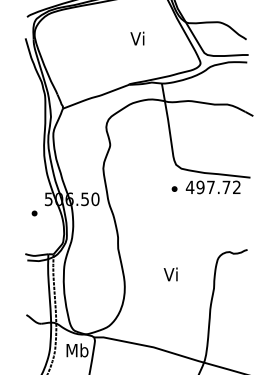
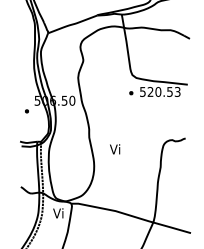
text: (212, 187) -> (159, 92), 497.72 -> 520.53
text: (170, 274) -> (114, 149), moved
text: (77, 350) -> (58, 213), Mb -> Vi

